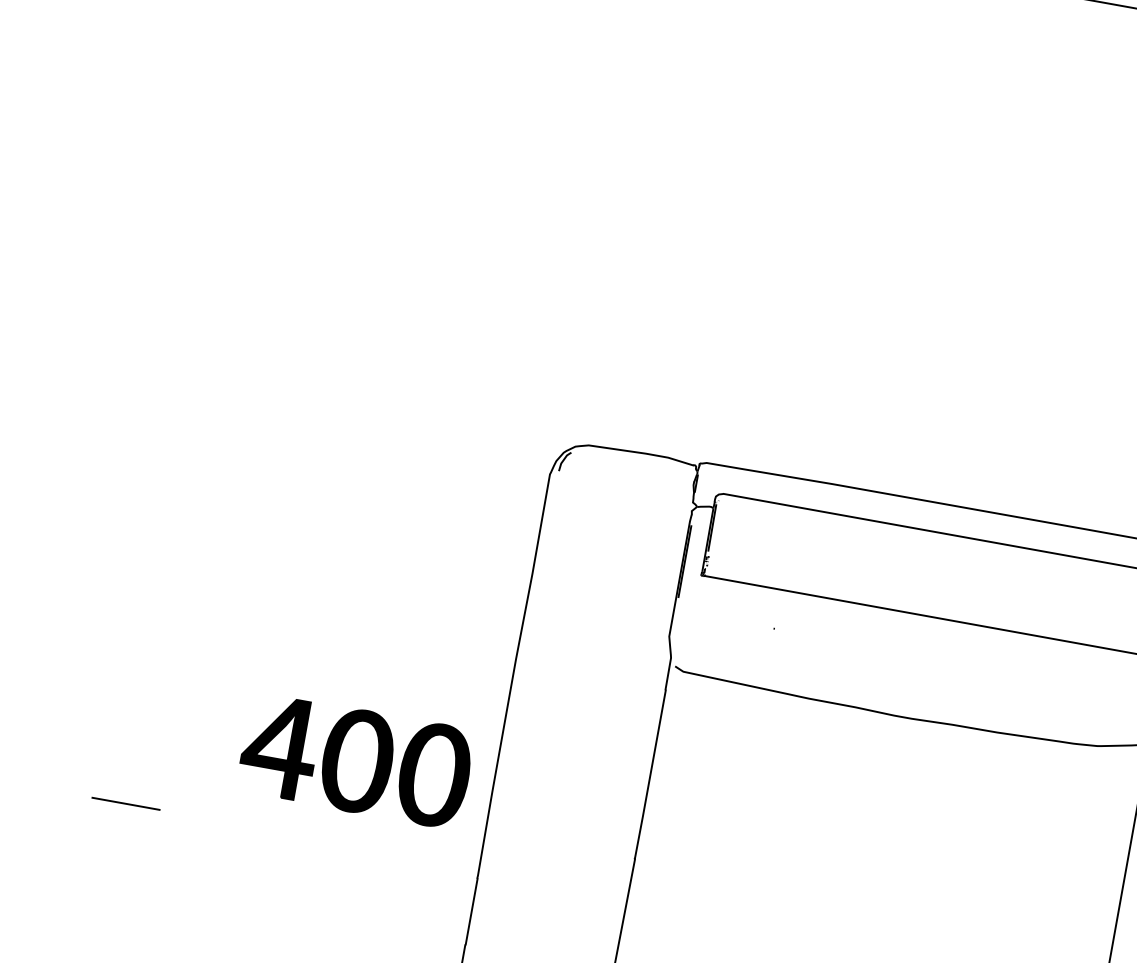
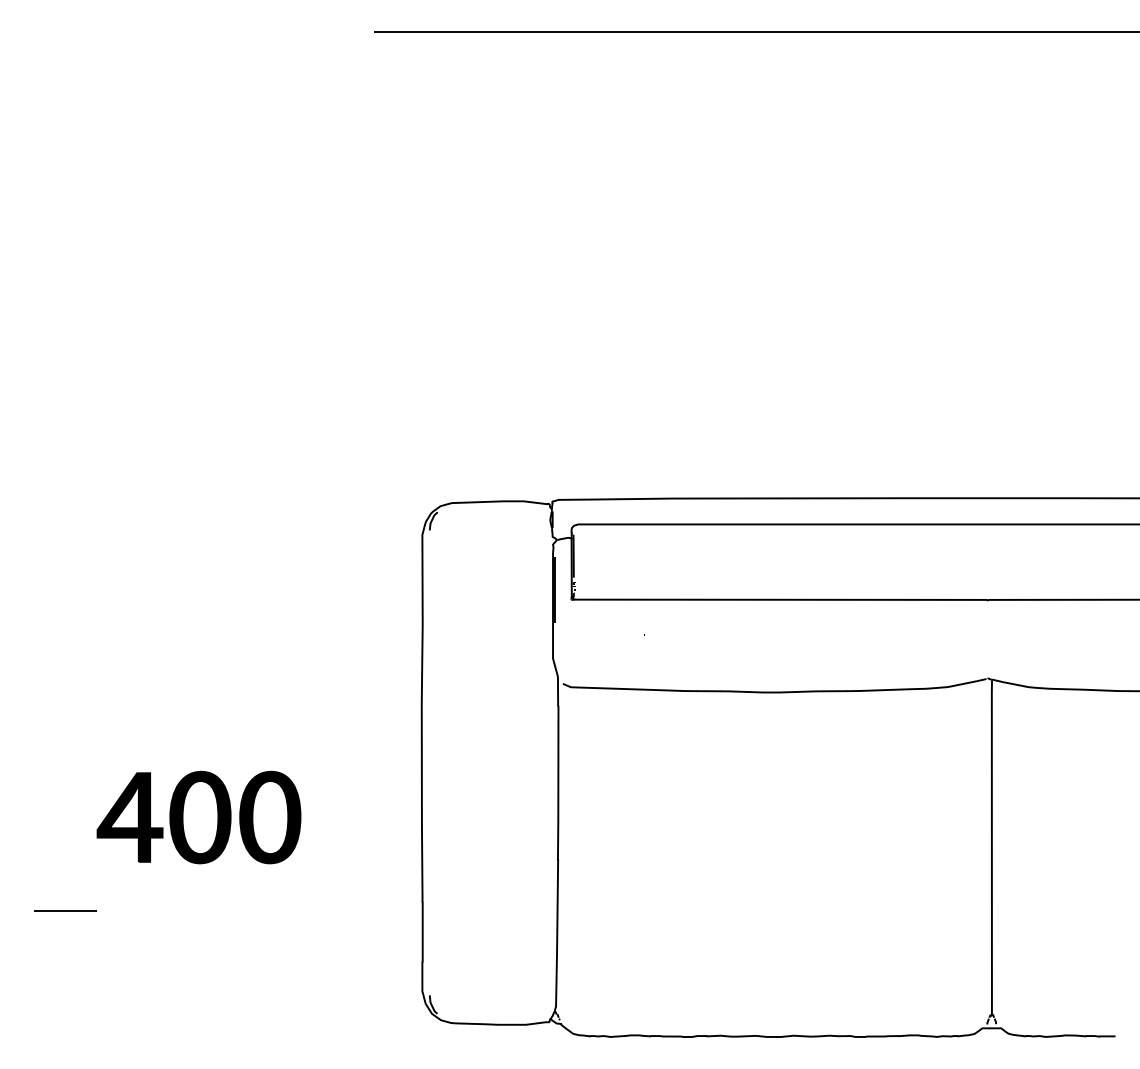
part: (355, 760) -> (198, 817), moved
line: (126, 803) -> (65, 910), moved

